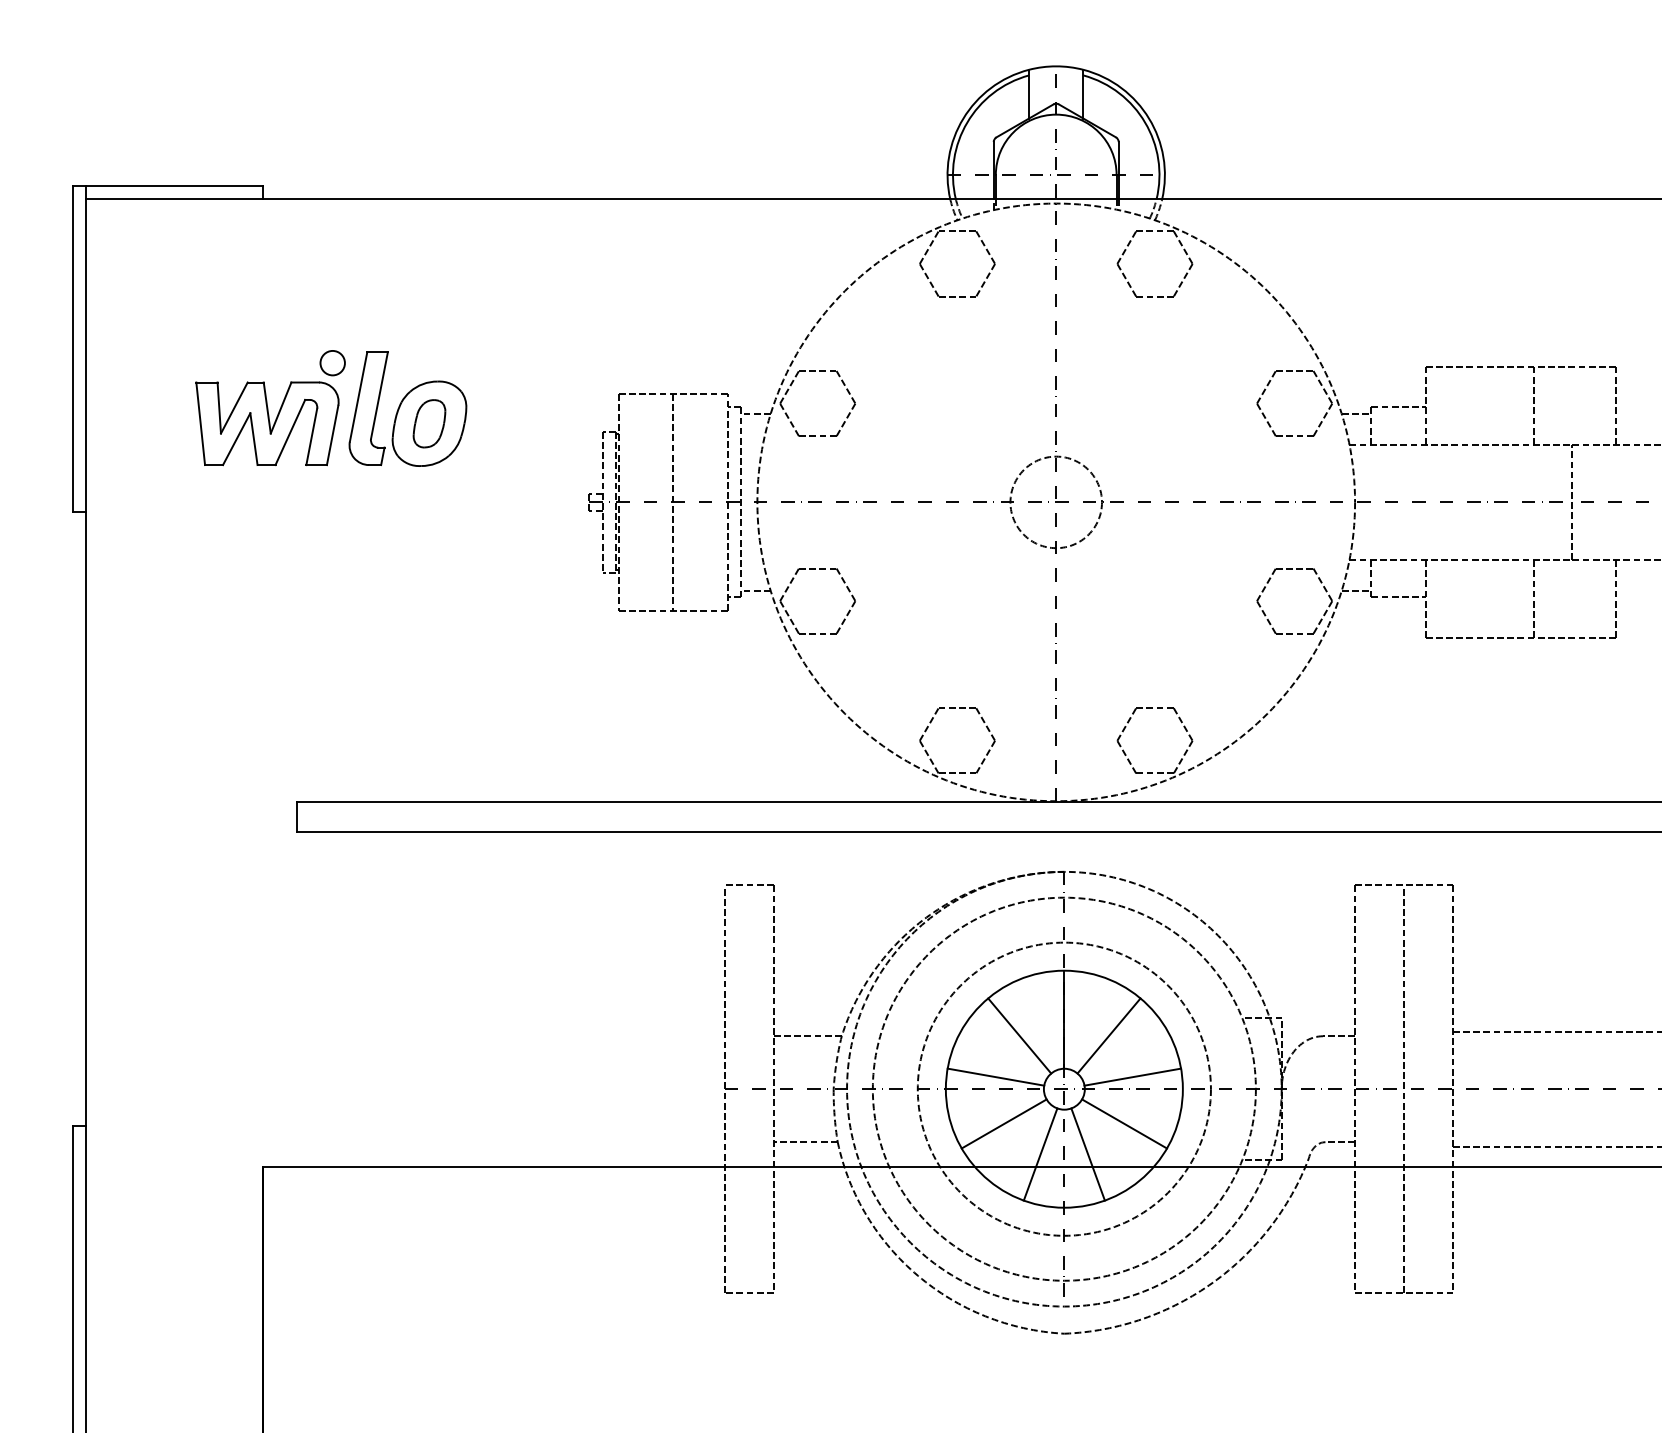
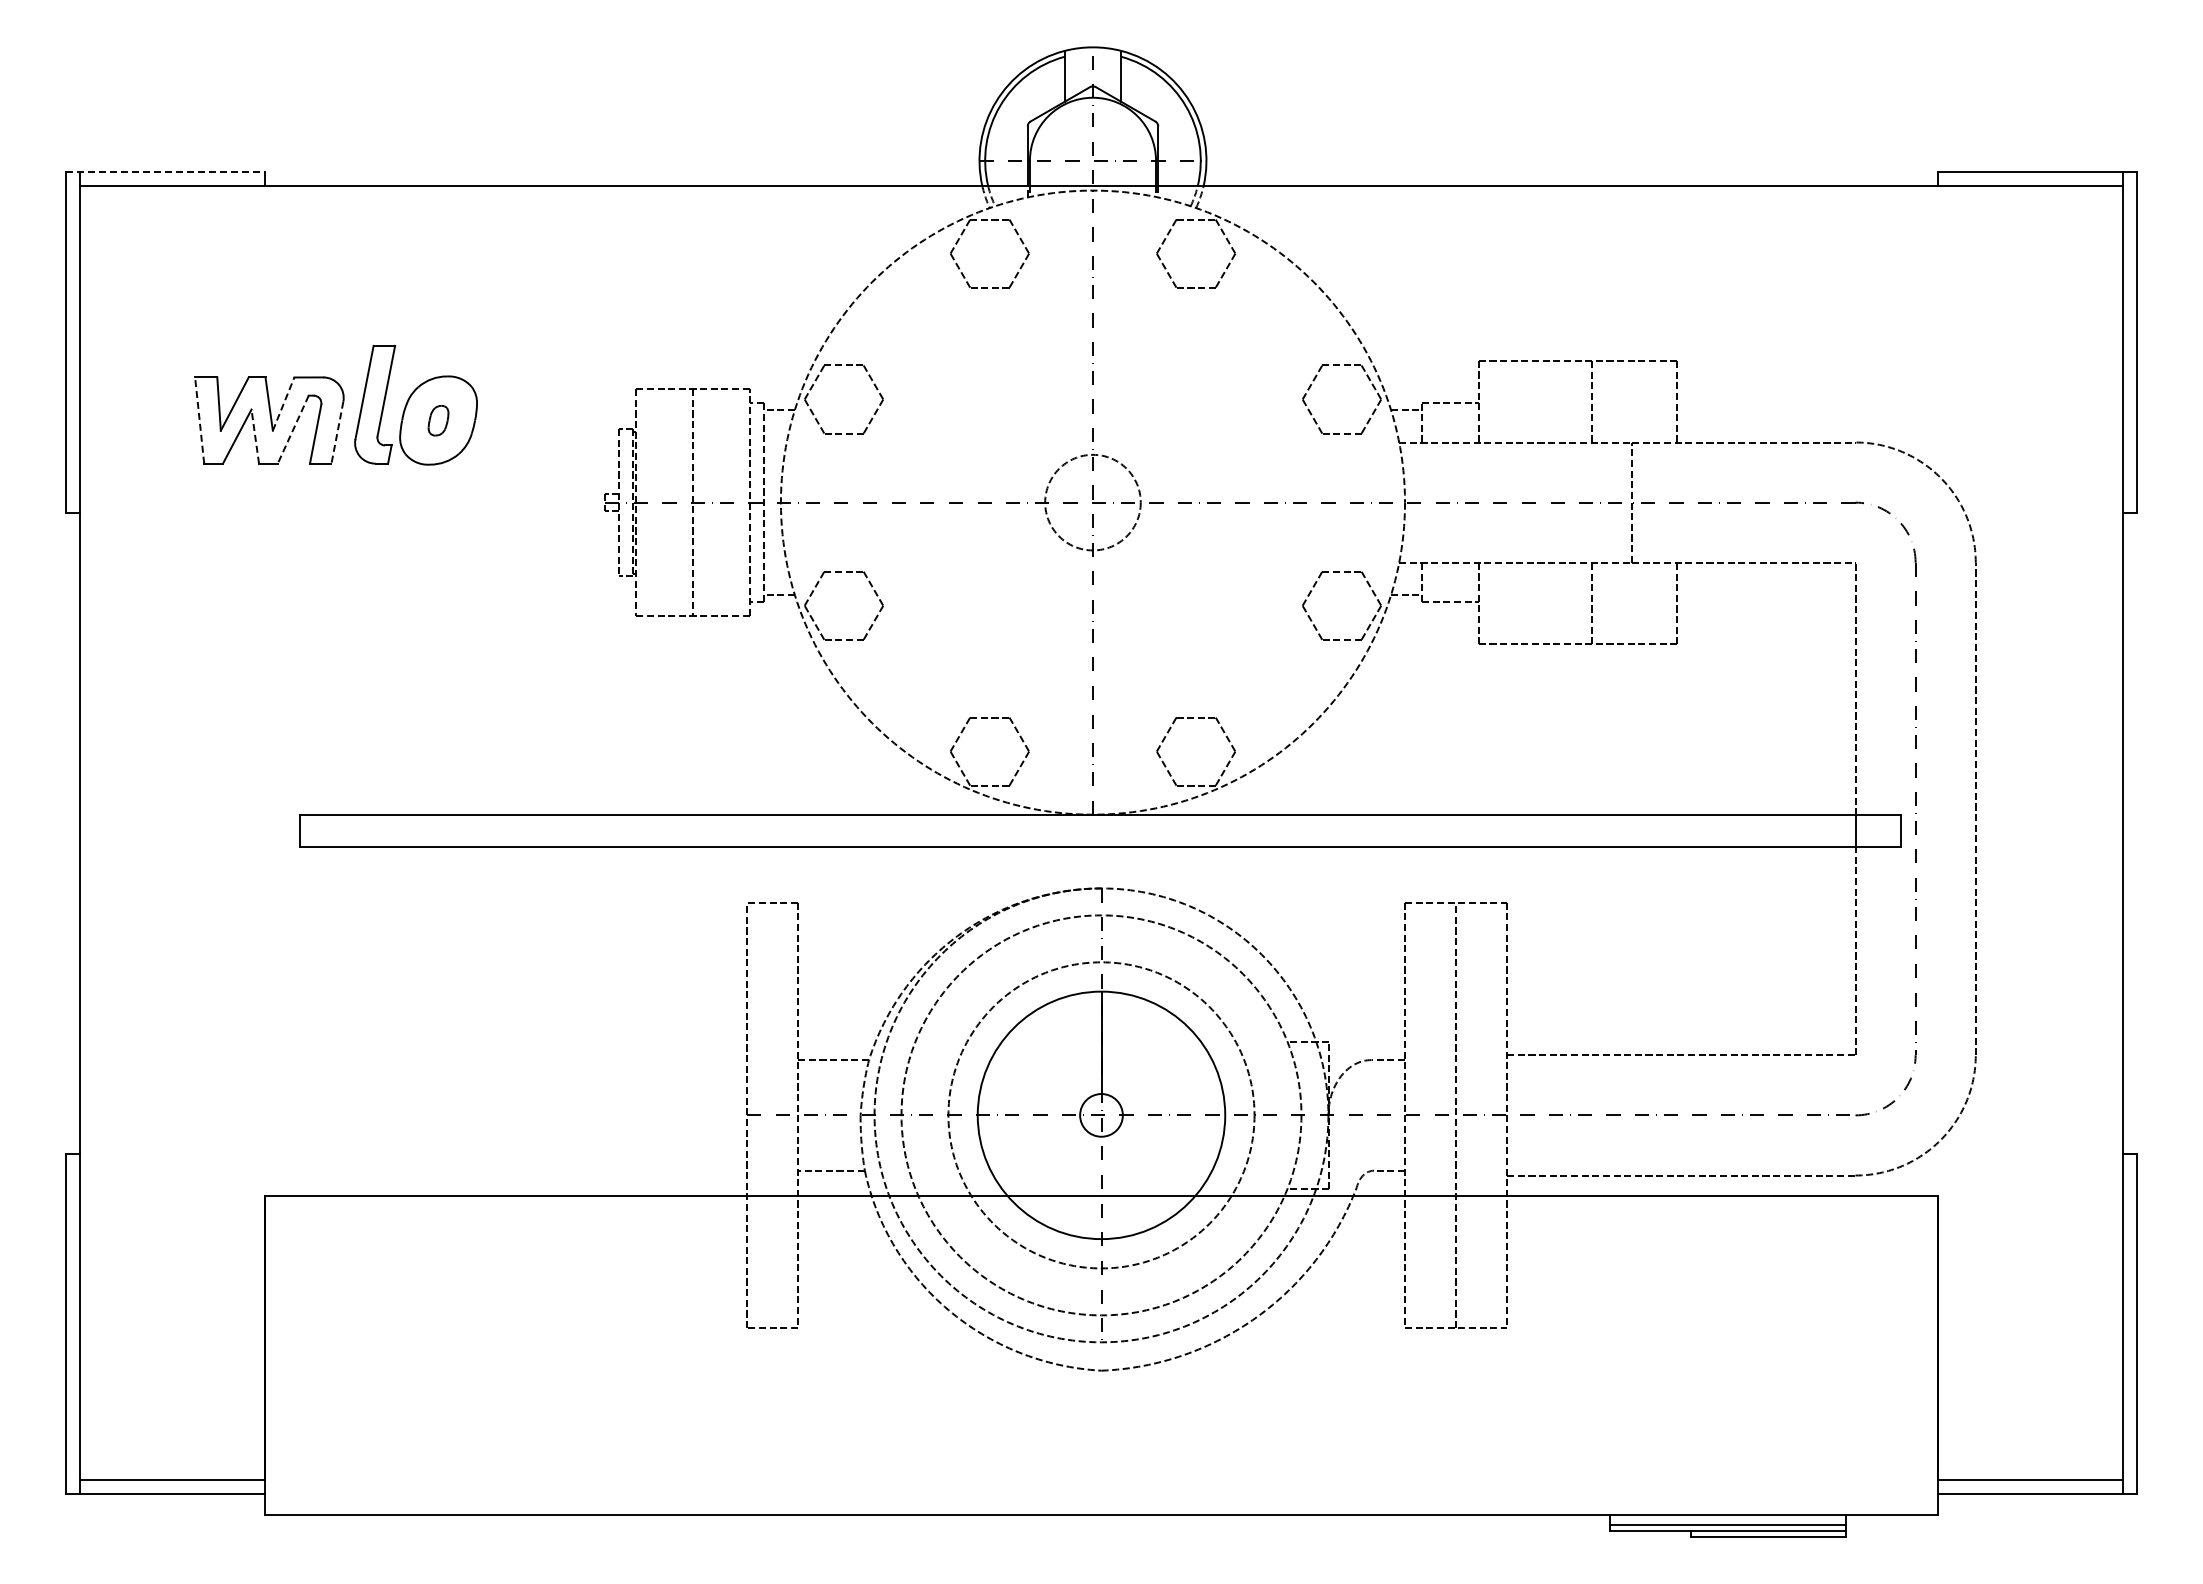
line: (167, 186) -> (165, 172), solid -> dashed
circle: (332, 362) -> (337, 356), removed
line: (280, 408) -> (283, 404), solid -> dashed
line: (200, 423) -> (199, 420), solid -> dashed
part: (429, 423) -> (438, 420), size x0.6
line: (290, 433) -> (293, 430), solid -> dashed
line: (332, 435) -> (337, 432), solid -> dashed
line: (254, 439) -> (255, 436), solid -> dashed
line: (1019, 1035) -> (1054, 1059), removed
line: (1109, 1035) -> (1148, 1059), removed
line: (995, 1076) -> (1029, 1102), removed
line: (1132, 1076) -> (1172, 1102), removed
line: (1004, 1123) -> (1038, 1151), removed
line: (1124, 1123) -> (1164, 1151), removed
line: (1040, 1154) -> (1076, 1183), removed
line: (1087, 1154) -> (1125, 1183), removed

